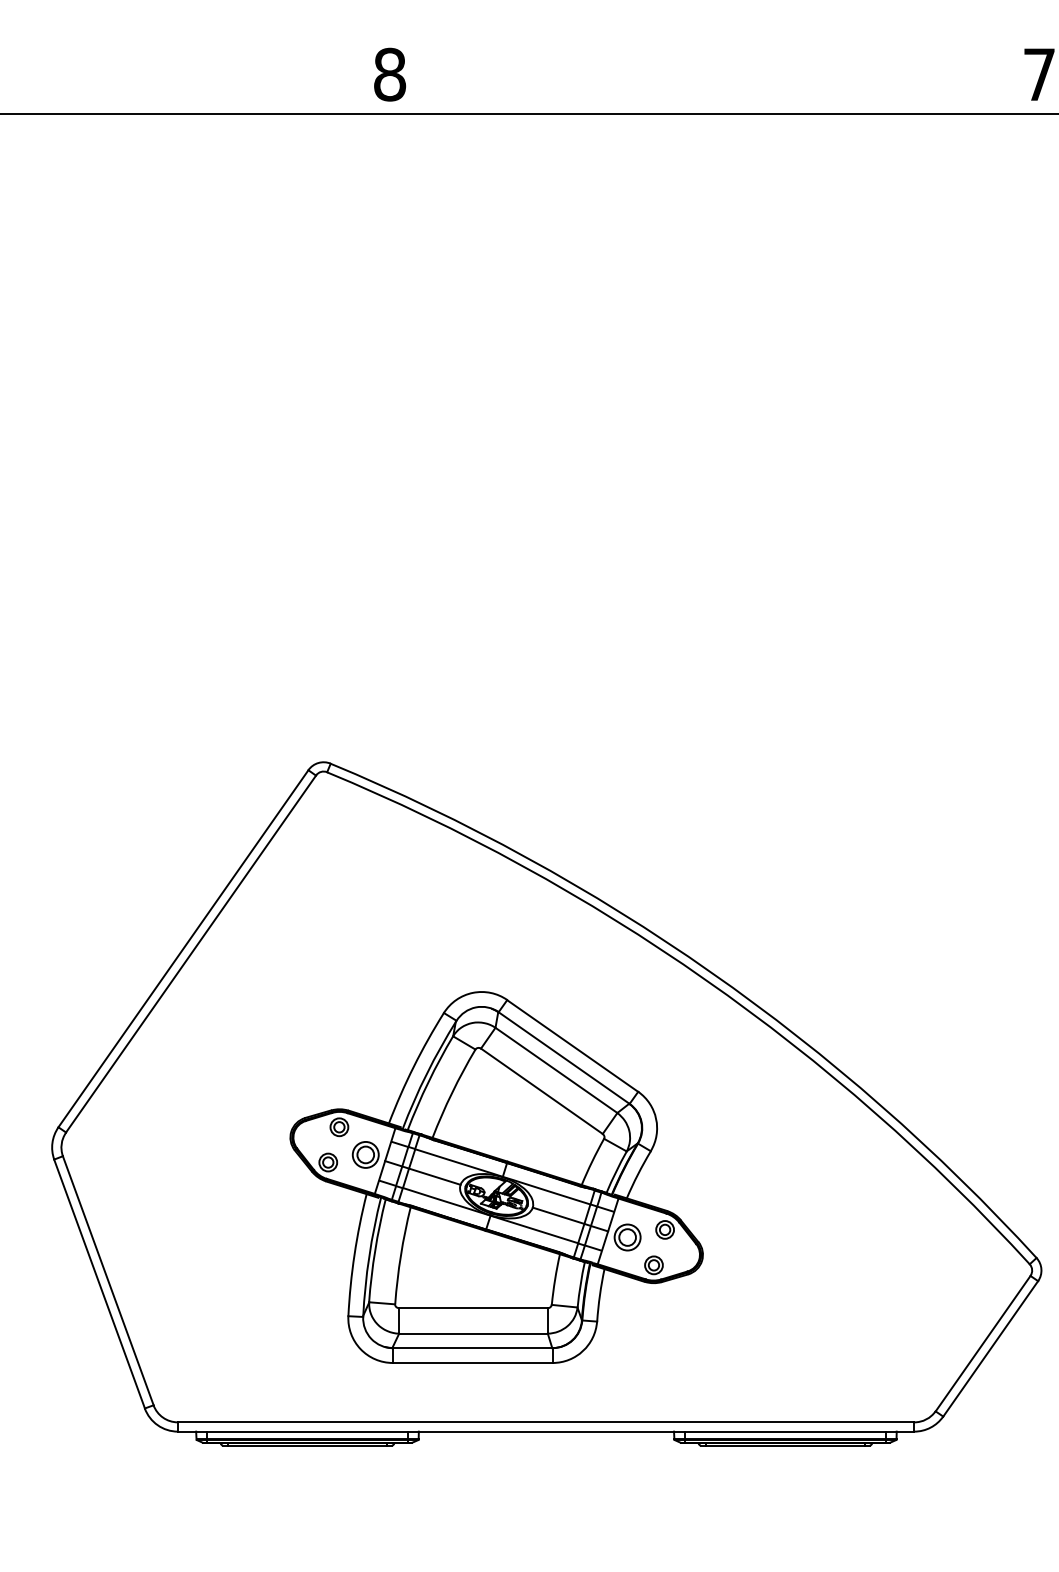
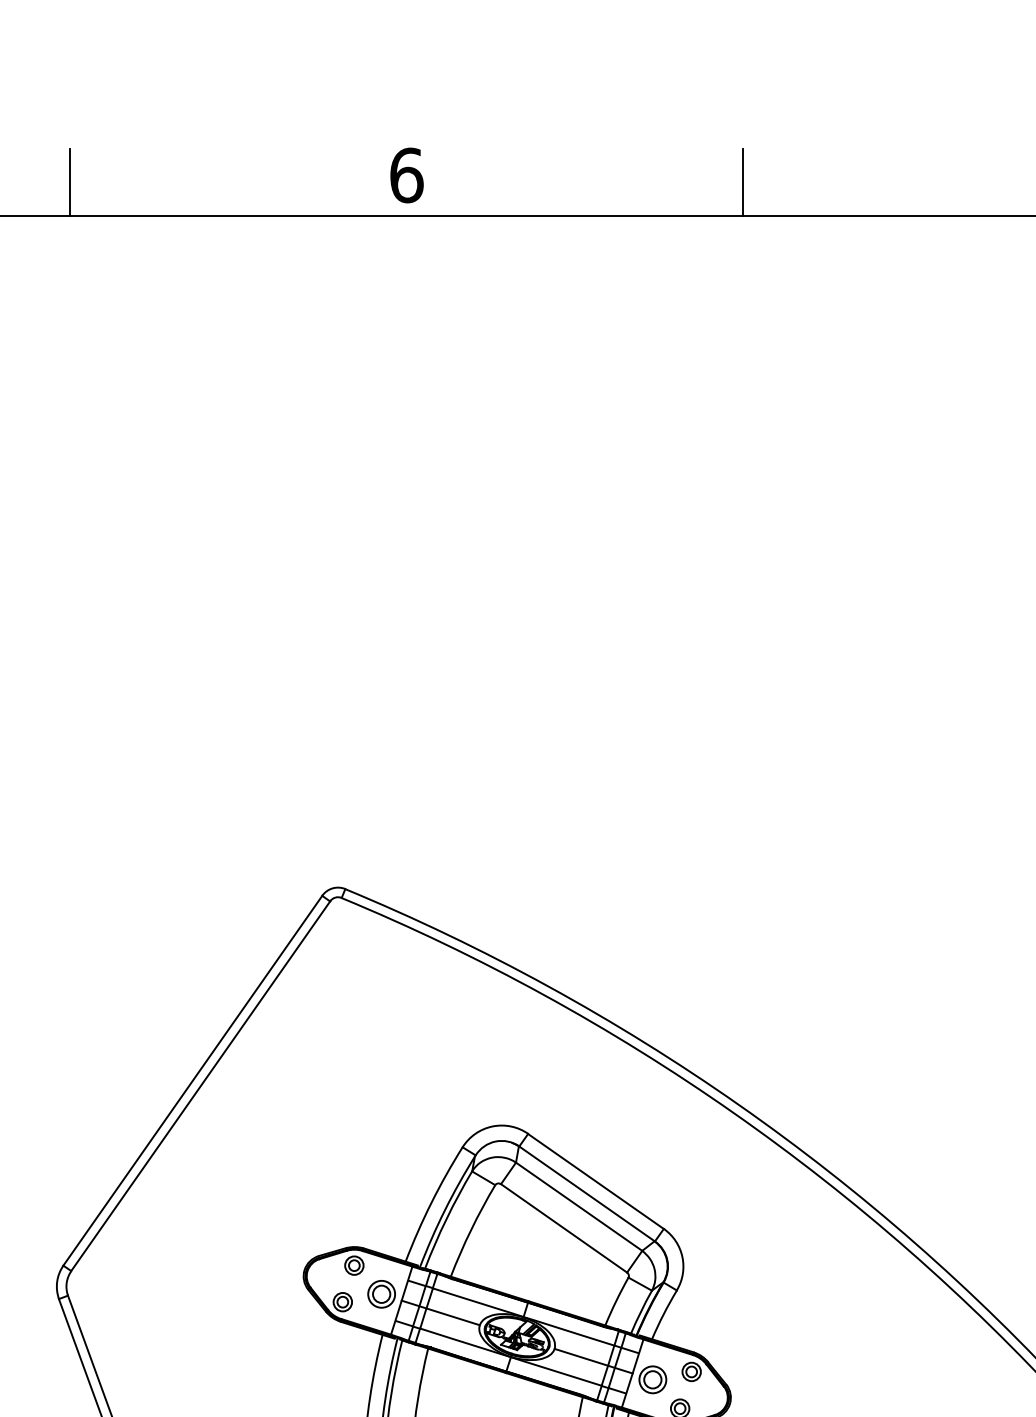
text: (390, 74) -> (407, 175), 8 -> 6
line: (65, 80) -> (70, 181), added
line: (714, 80) -> (742, 181), added

